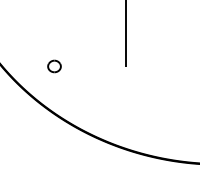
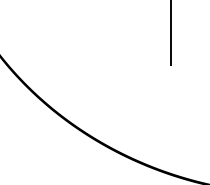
part: (54, 66) -> (76, 65), removed

